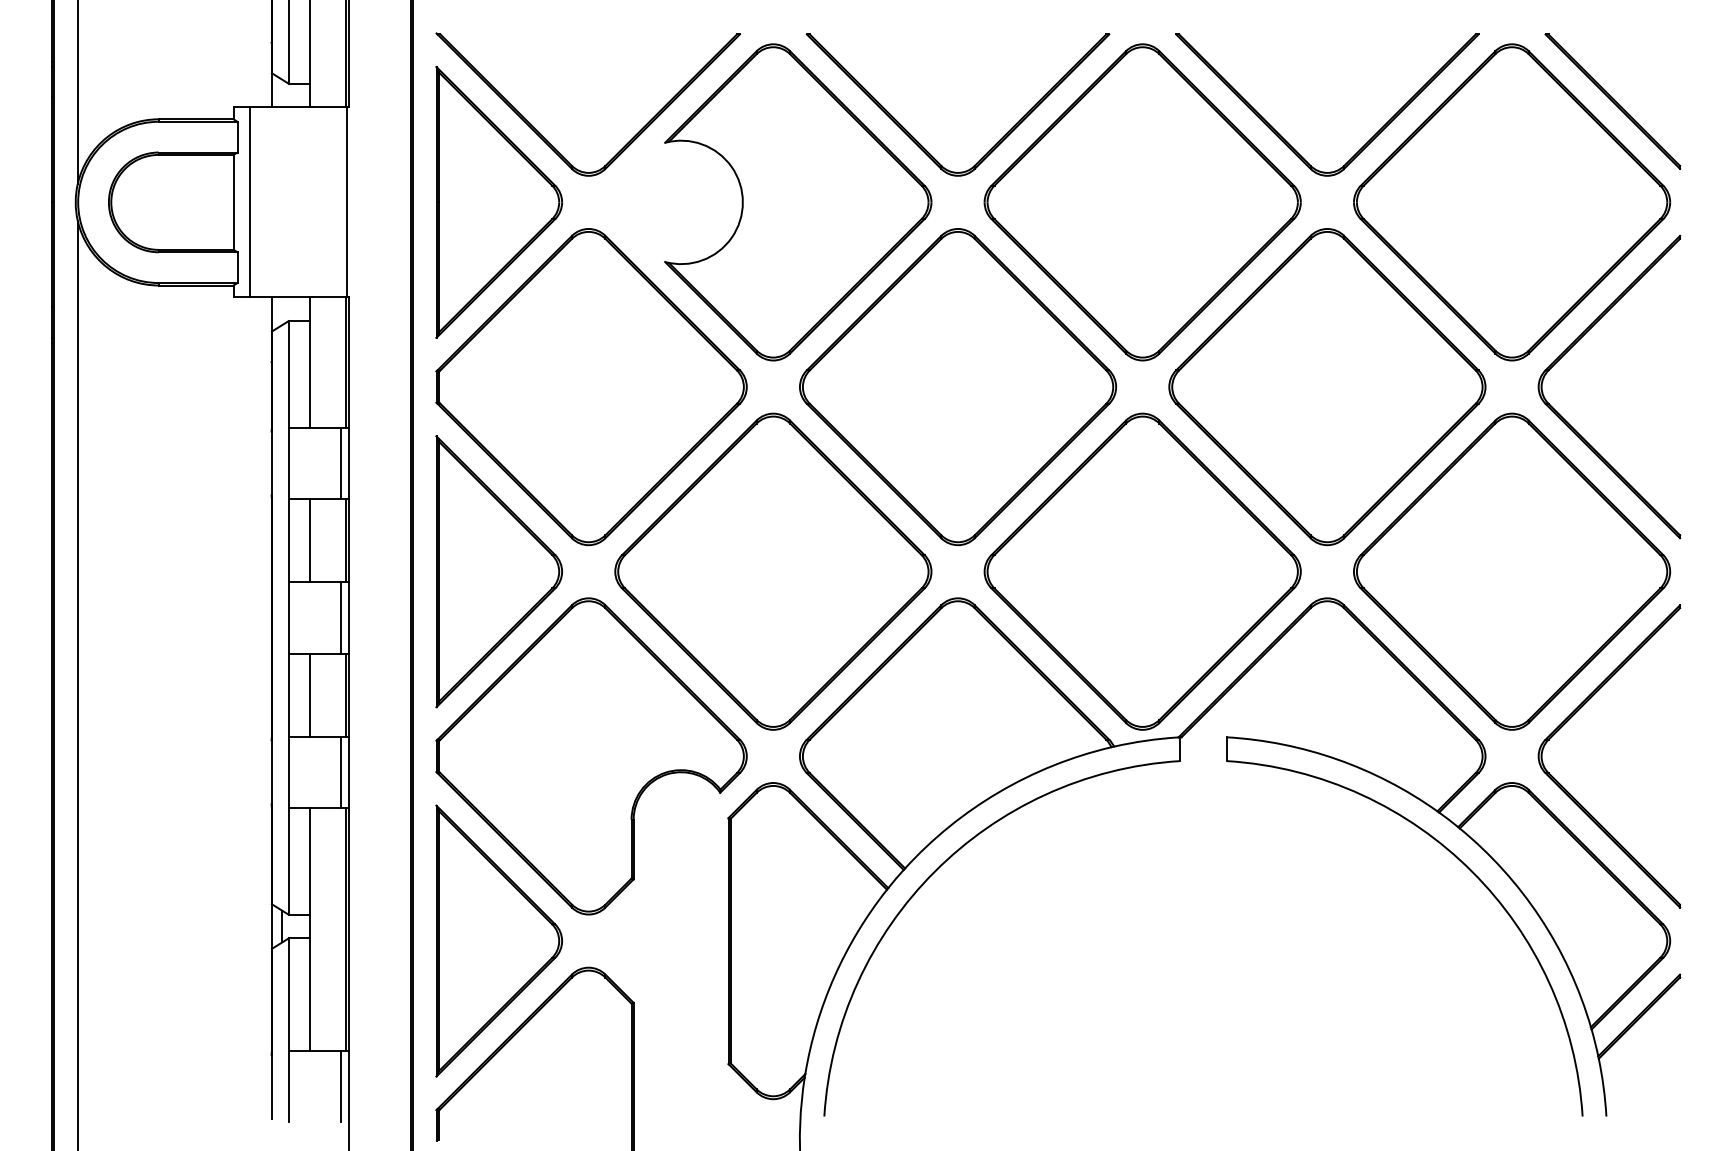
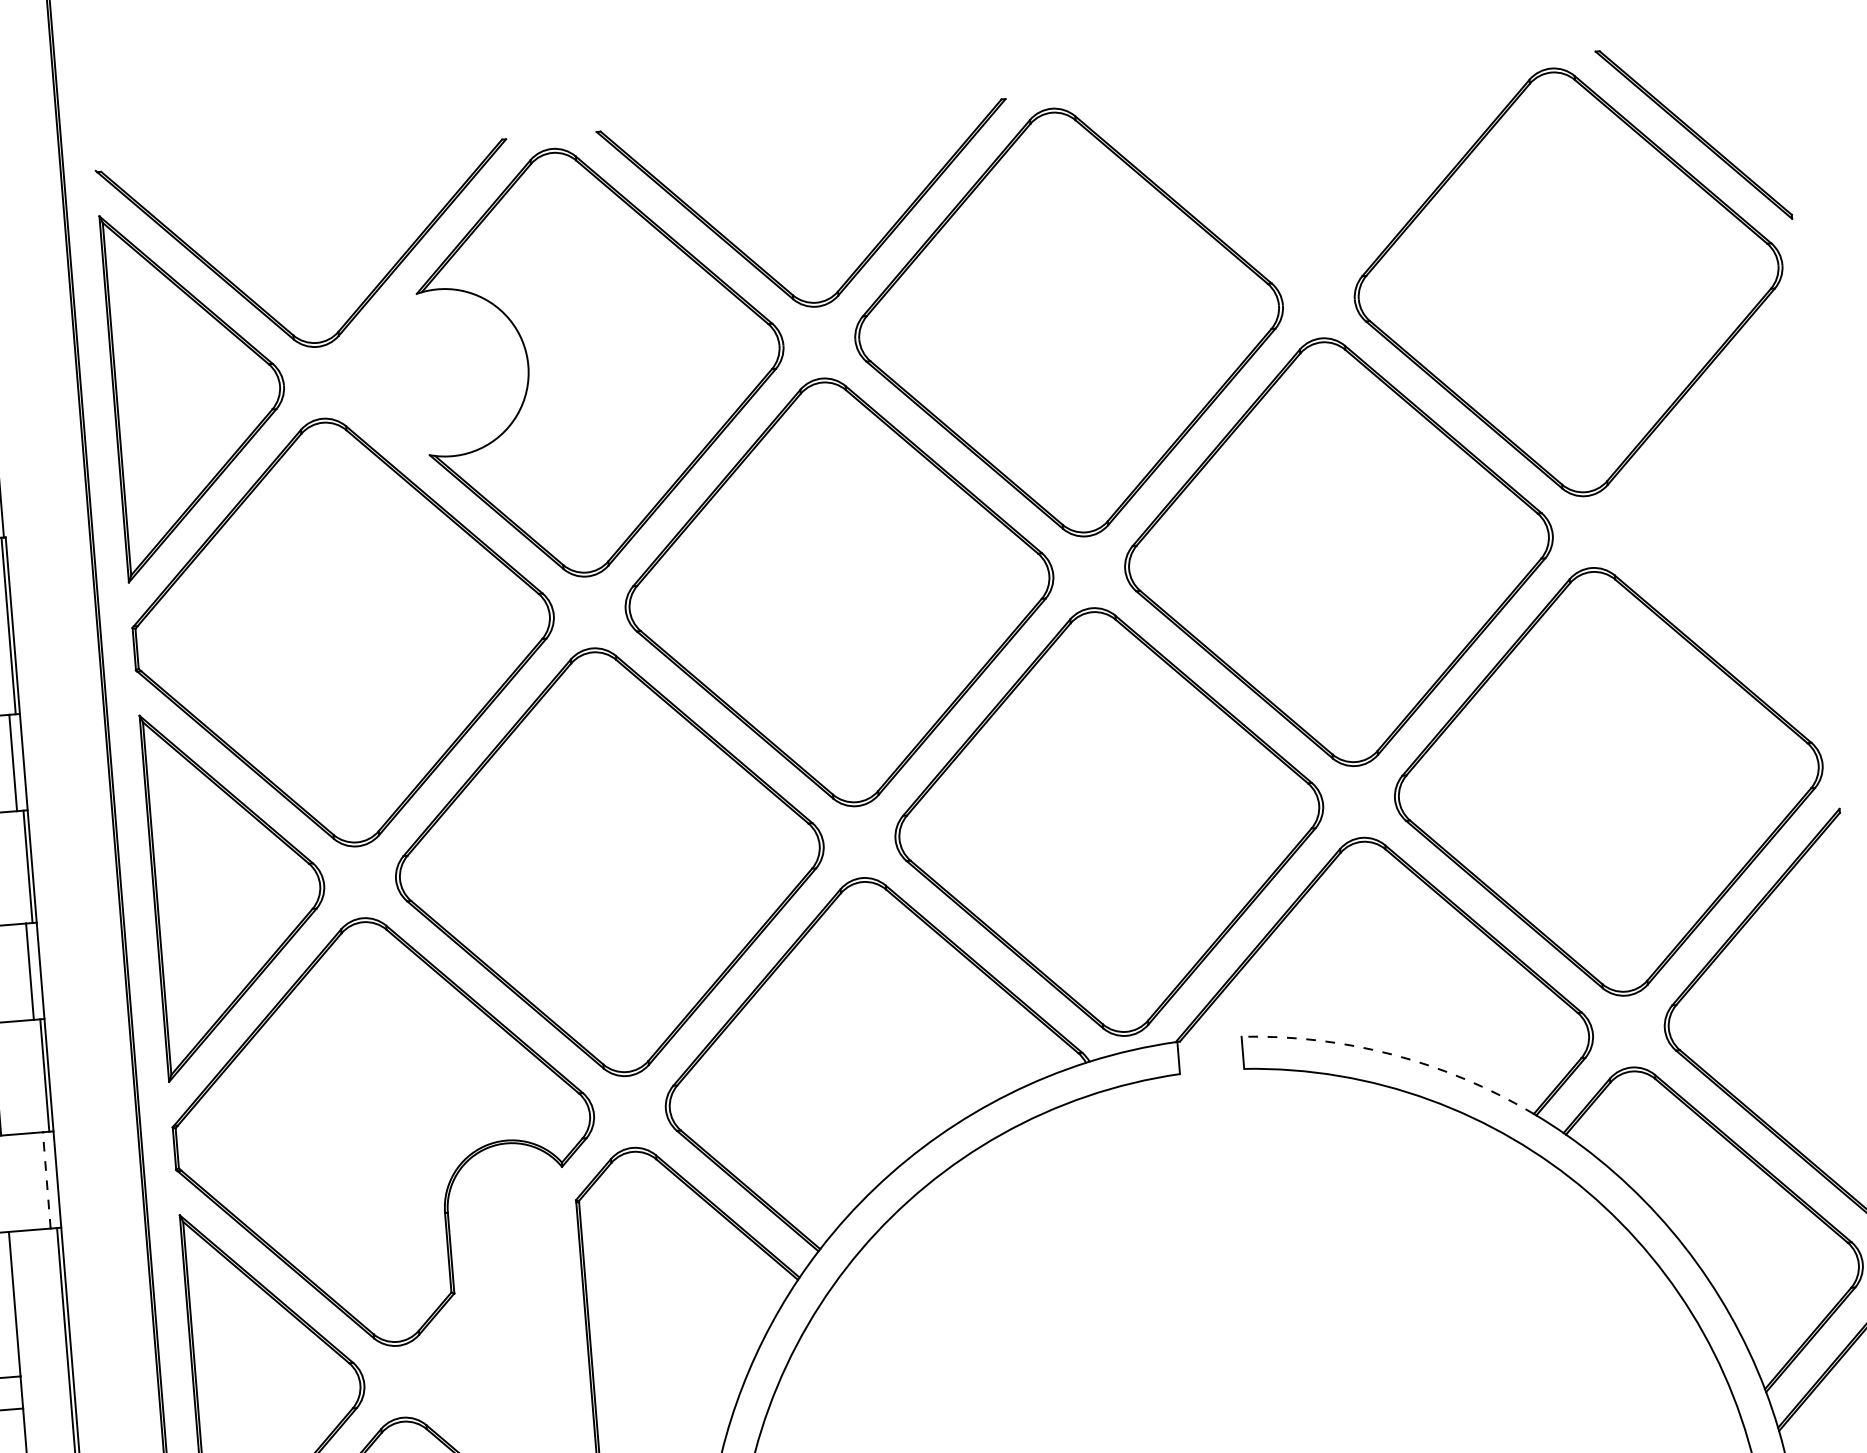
part: (1288, 142) -> (1259, 225), removed
part: (1571, 425) -> (1673, 577), removed
arc: (1337, 759) -> (1393, 1054), solid -> dashed
line: (340, 772) -> (46, 1180), solid -> dashed

